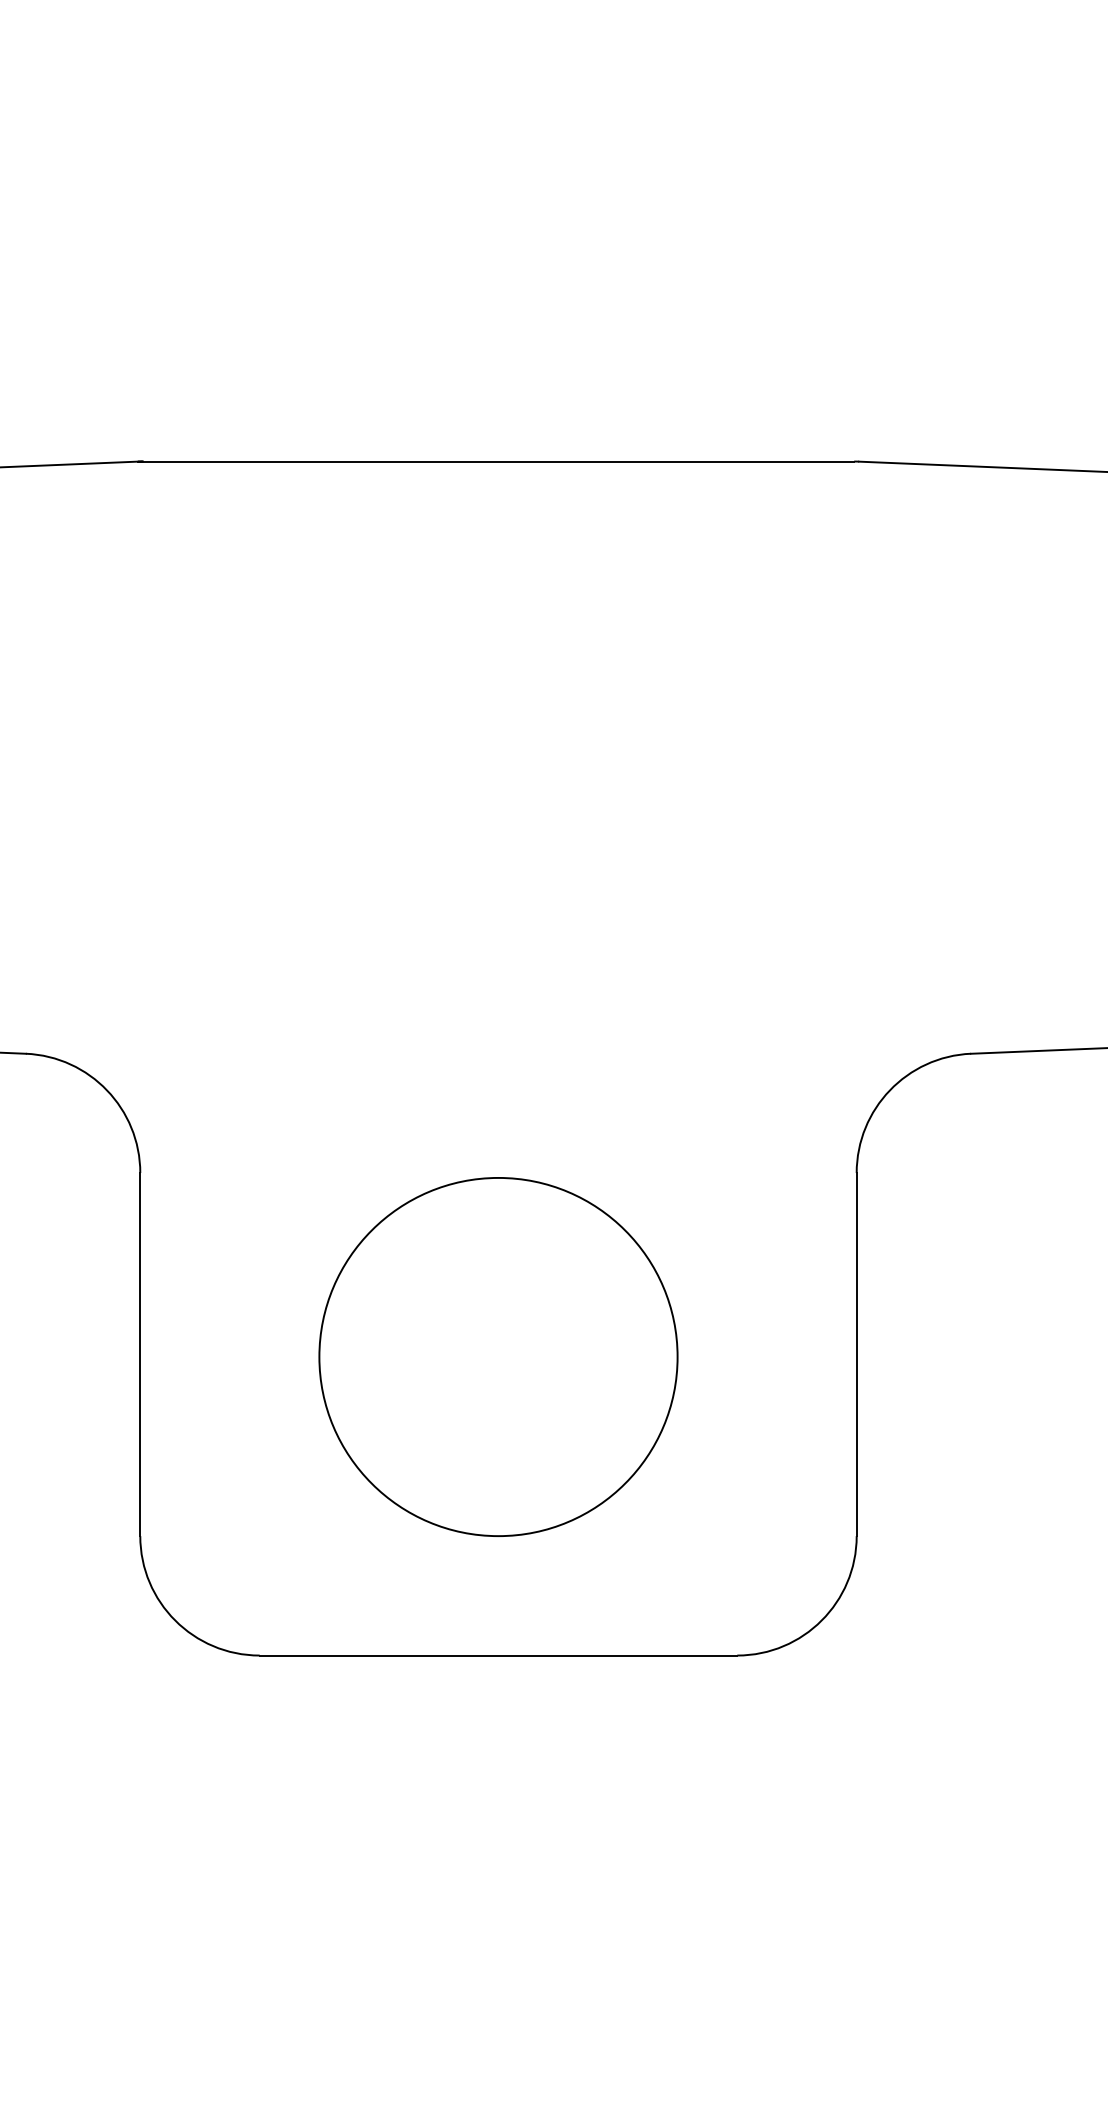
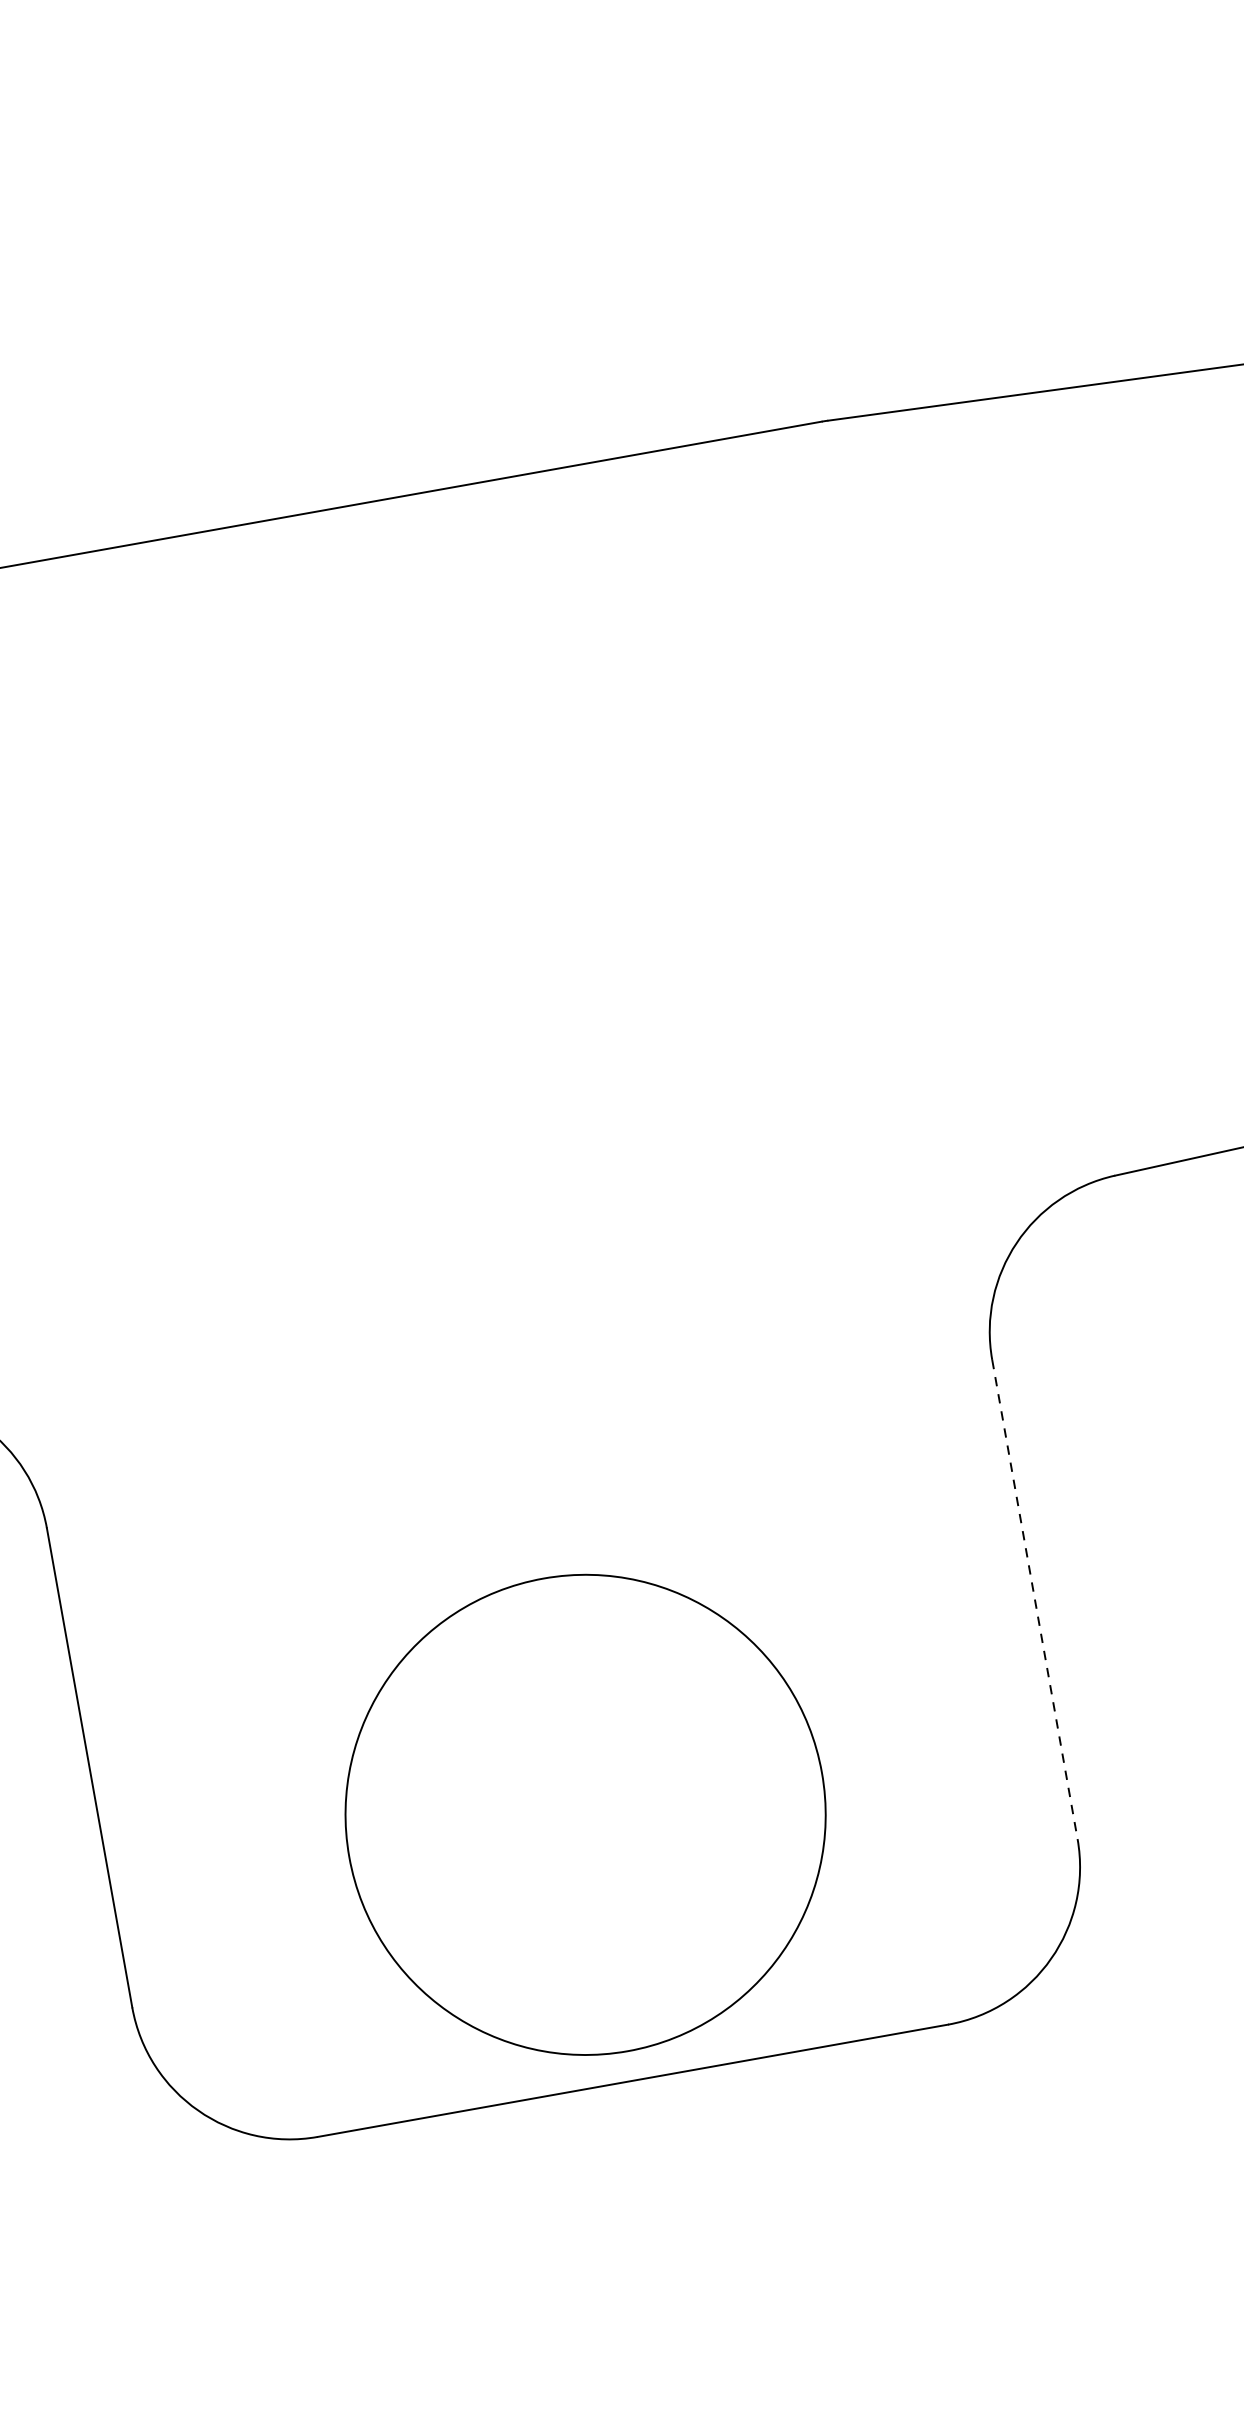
line: (856, 1354) -> (1034, 1599), solid -> dashed
circle: (498, 1356) -> (585, 1814), moved

